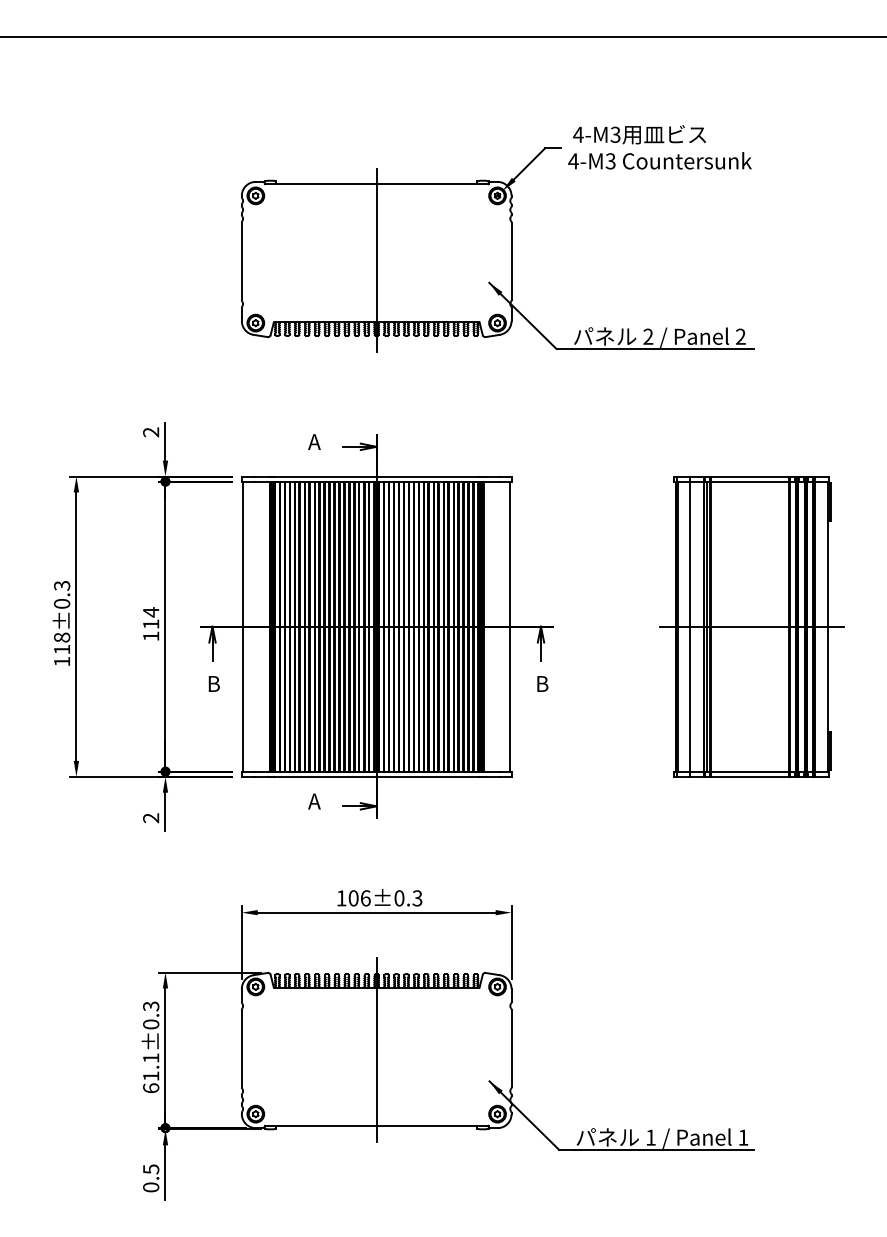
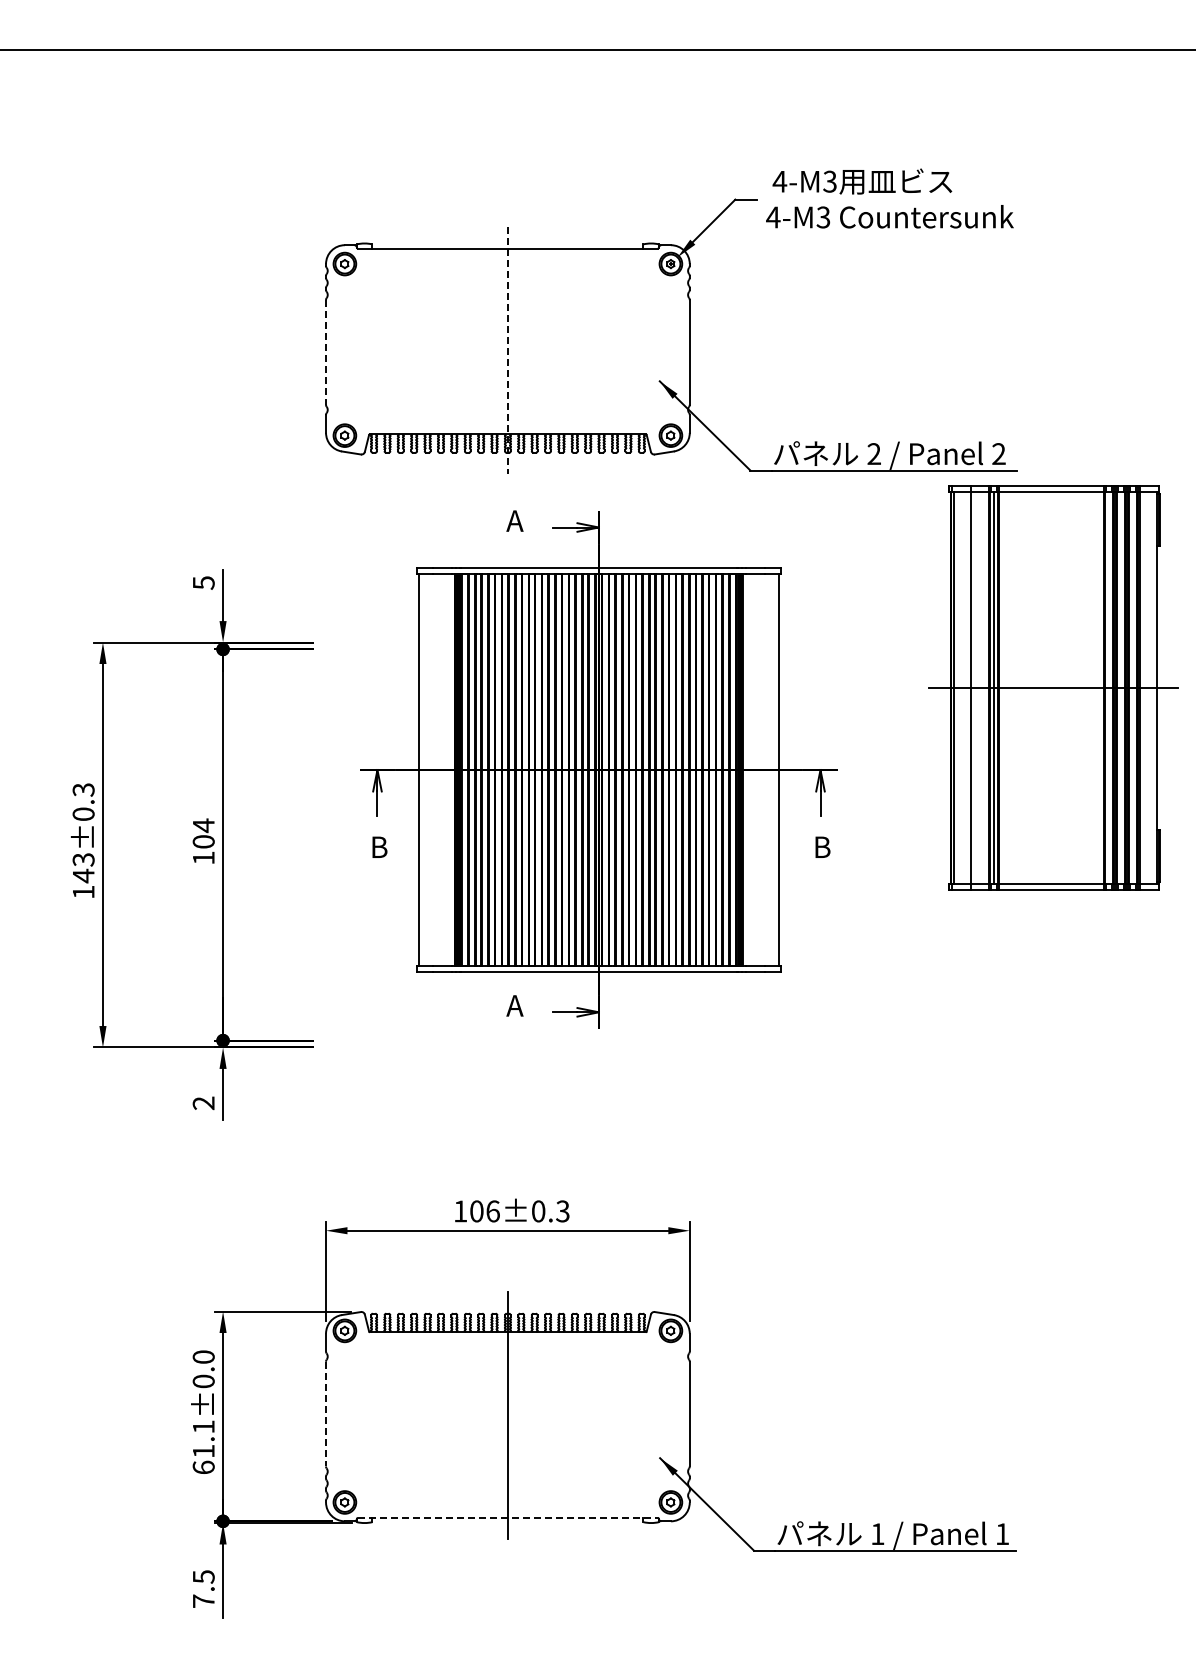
line: (376, 259) -> (507, 350), solid -> dashed
line: (242, 261) -> (326, 352), solid -> dashed
text: (150, 432) -> (203, 582), 2 -> 5
text: (150, 624) -> (203, 841), 114 -> 104
part: (376, 626) -> (598, 769), moved
part: (751, 626) -> (1053, 687), moved
text: (61, 644) -> (83, 868), 118±0.3 -> 143±0.3
text: (150, 1006) -> (203, 1357), 61.1±0.3 -> 61.1±0.0
line: (242, 1048) -> (326, 1414), solid -> dashed
line: (376, 1125) -> (507, 1517), solid -> dashed
text: (150, 1186) -> (203, 1600), 0.5 -> 7.5

